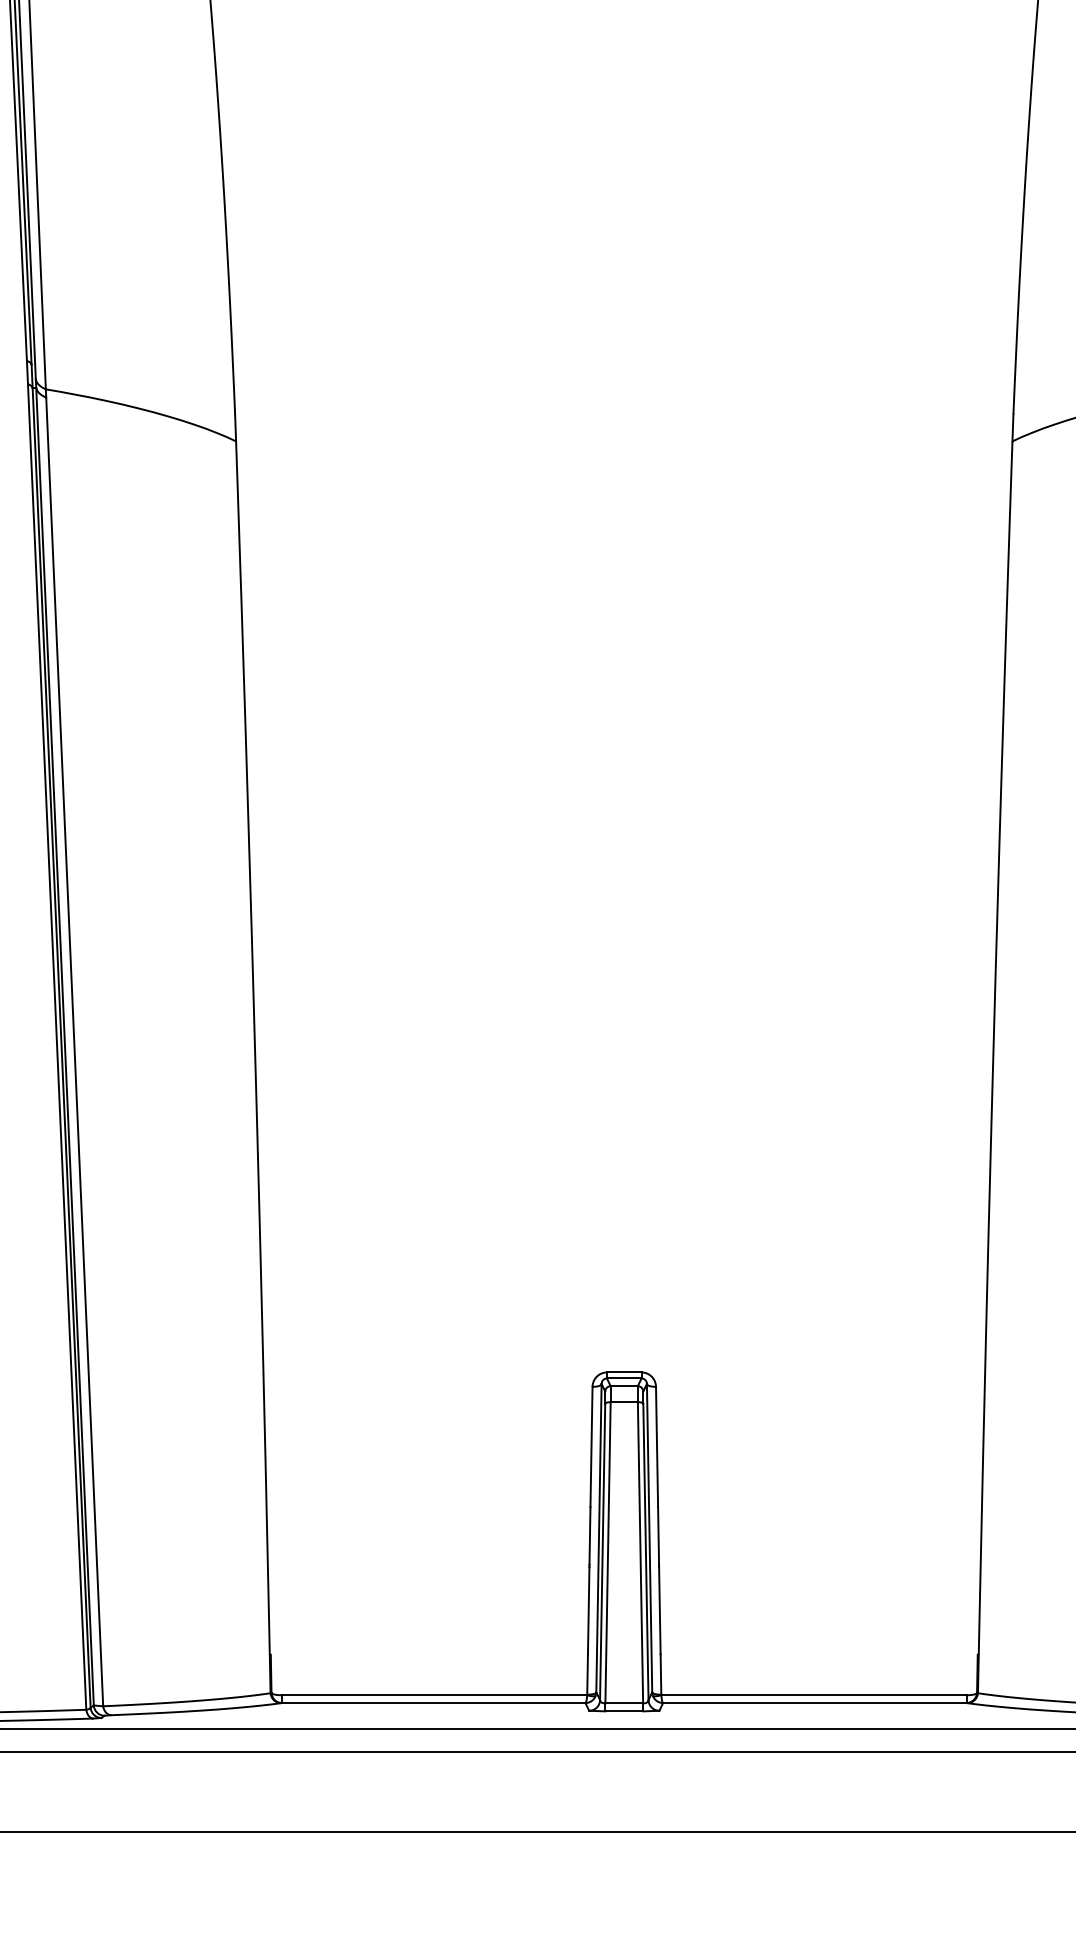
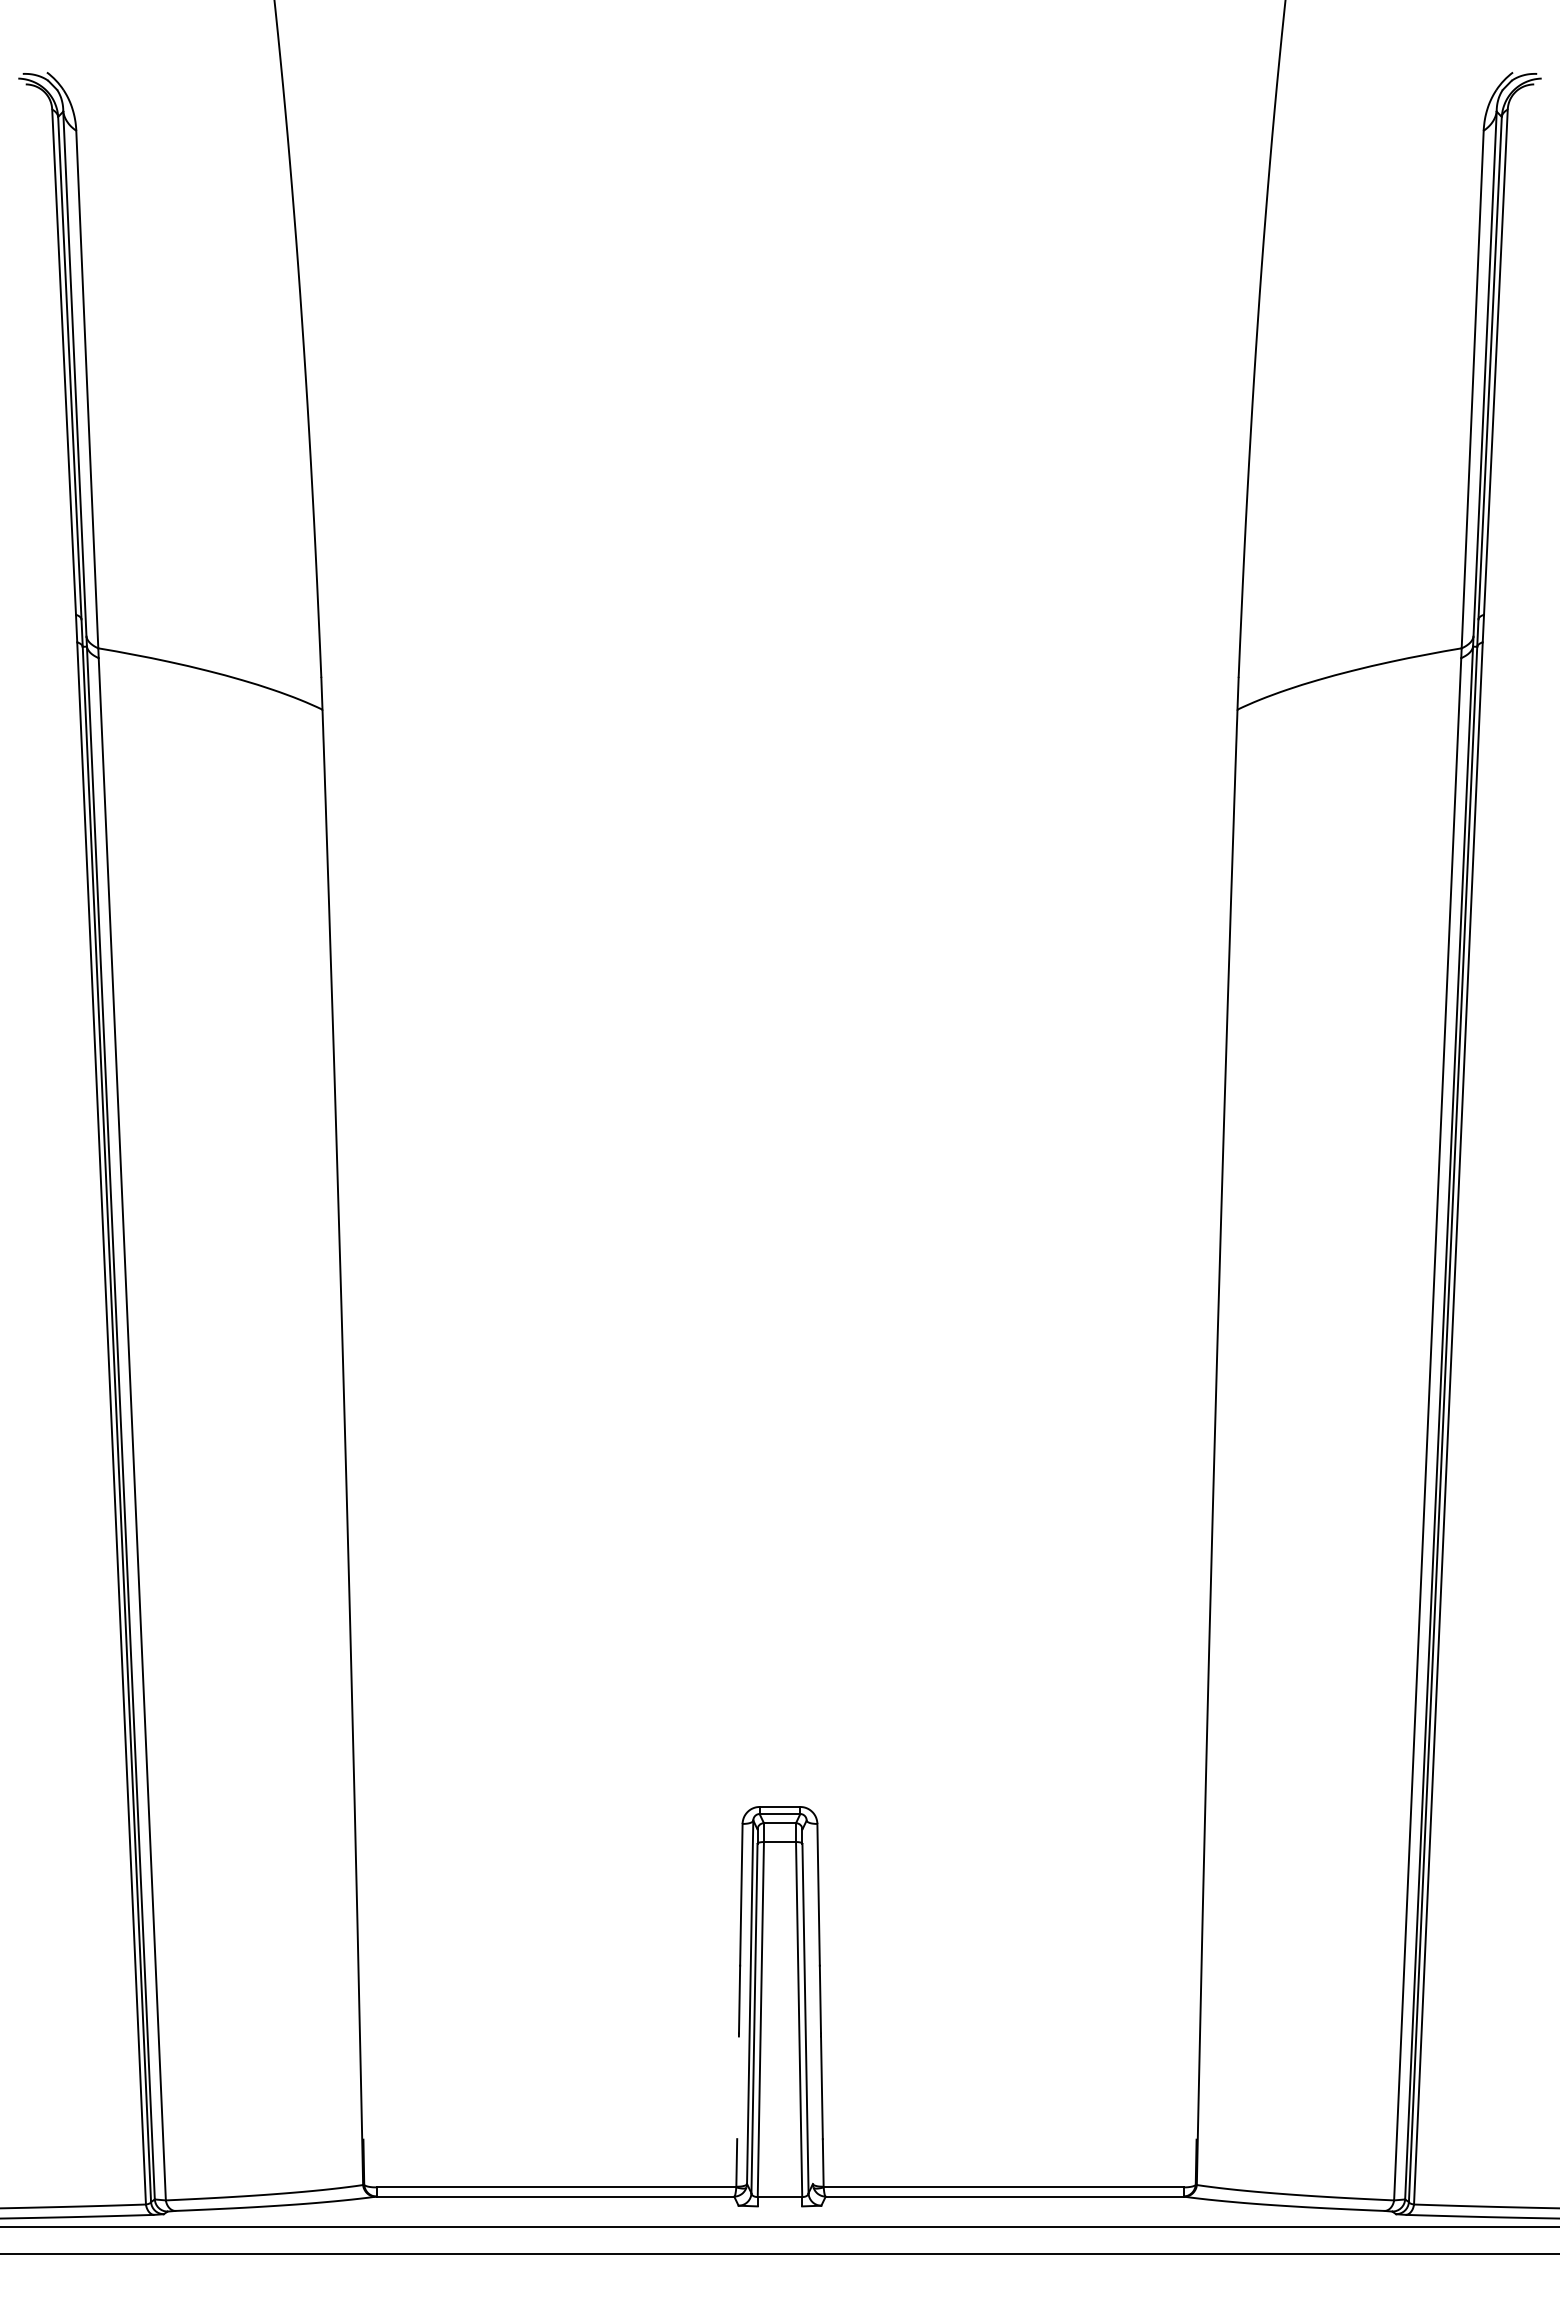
line: (649, 1537) -> (809, 2001), removed
line: (588, 1610) -> (737, 2087), removed
line: (623, 1711) -> (779, 2206), removed

